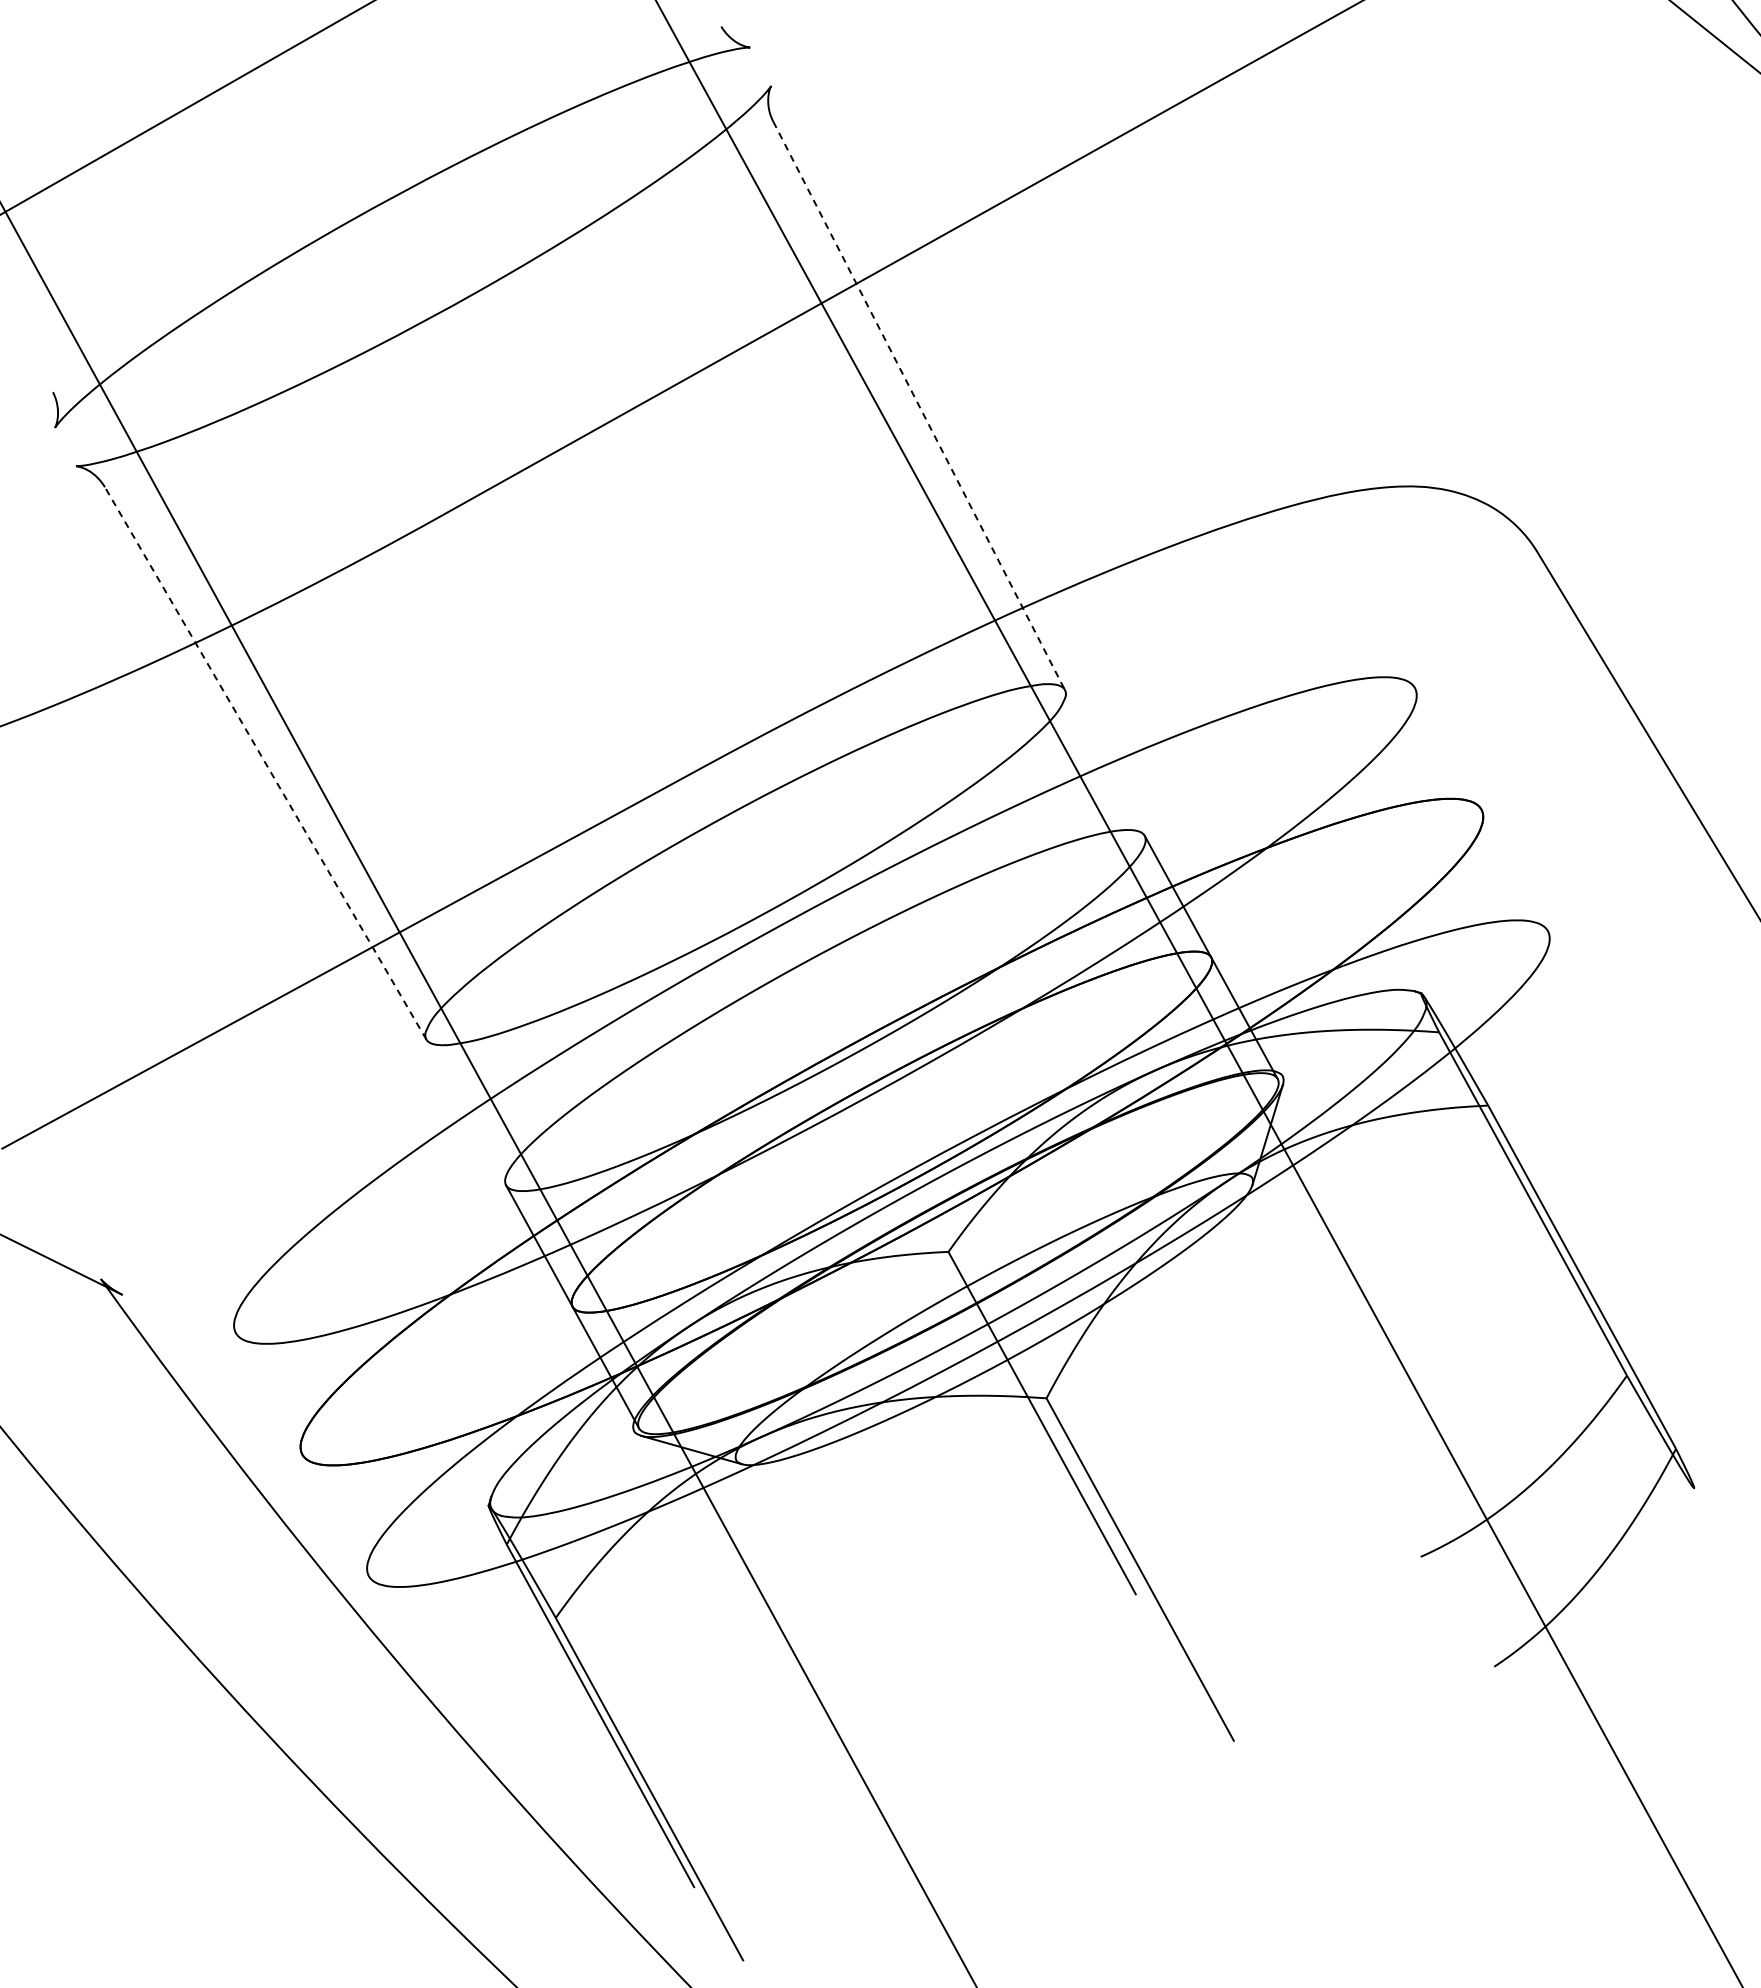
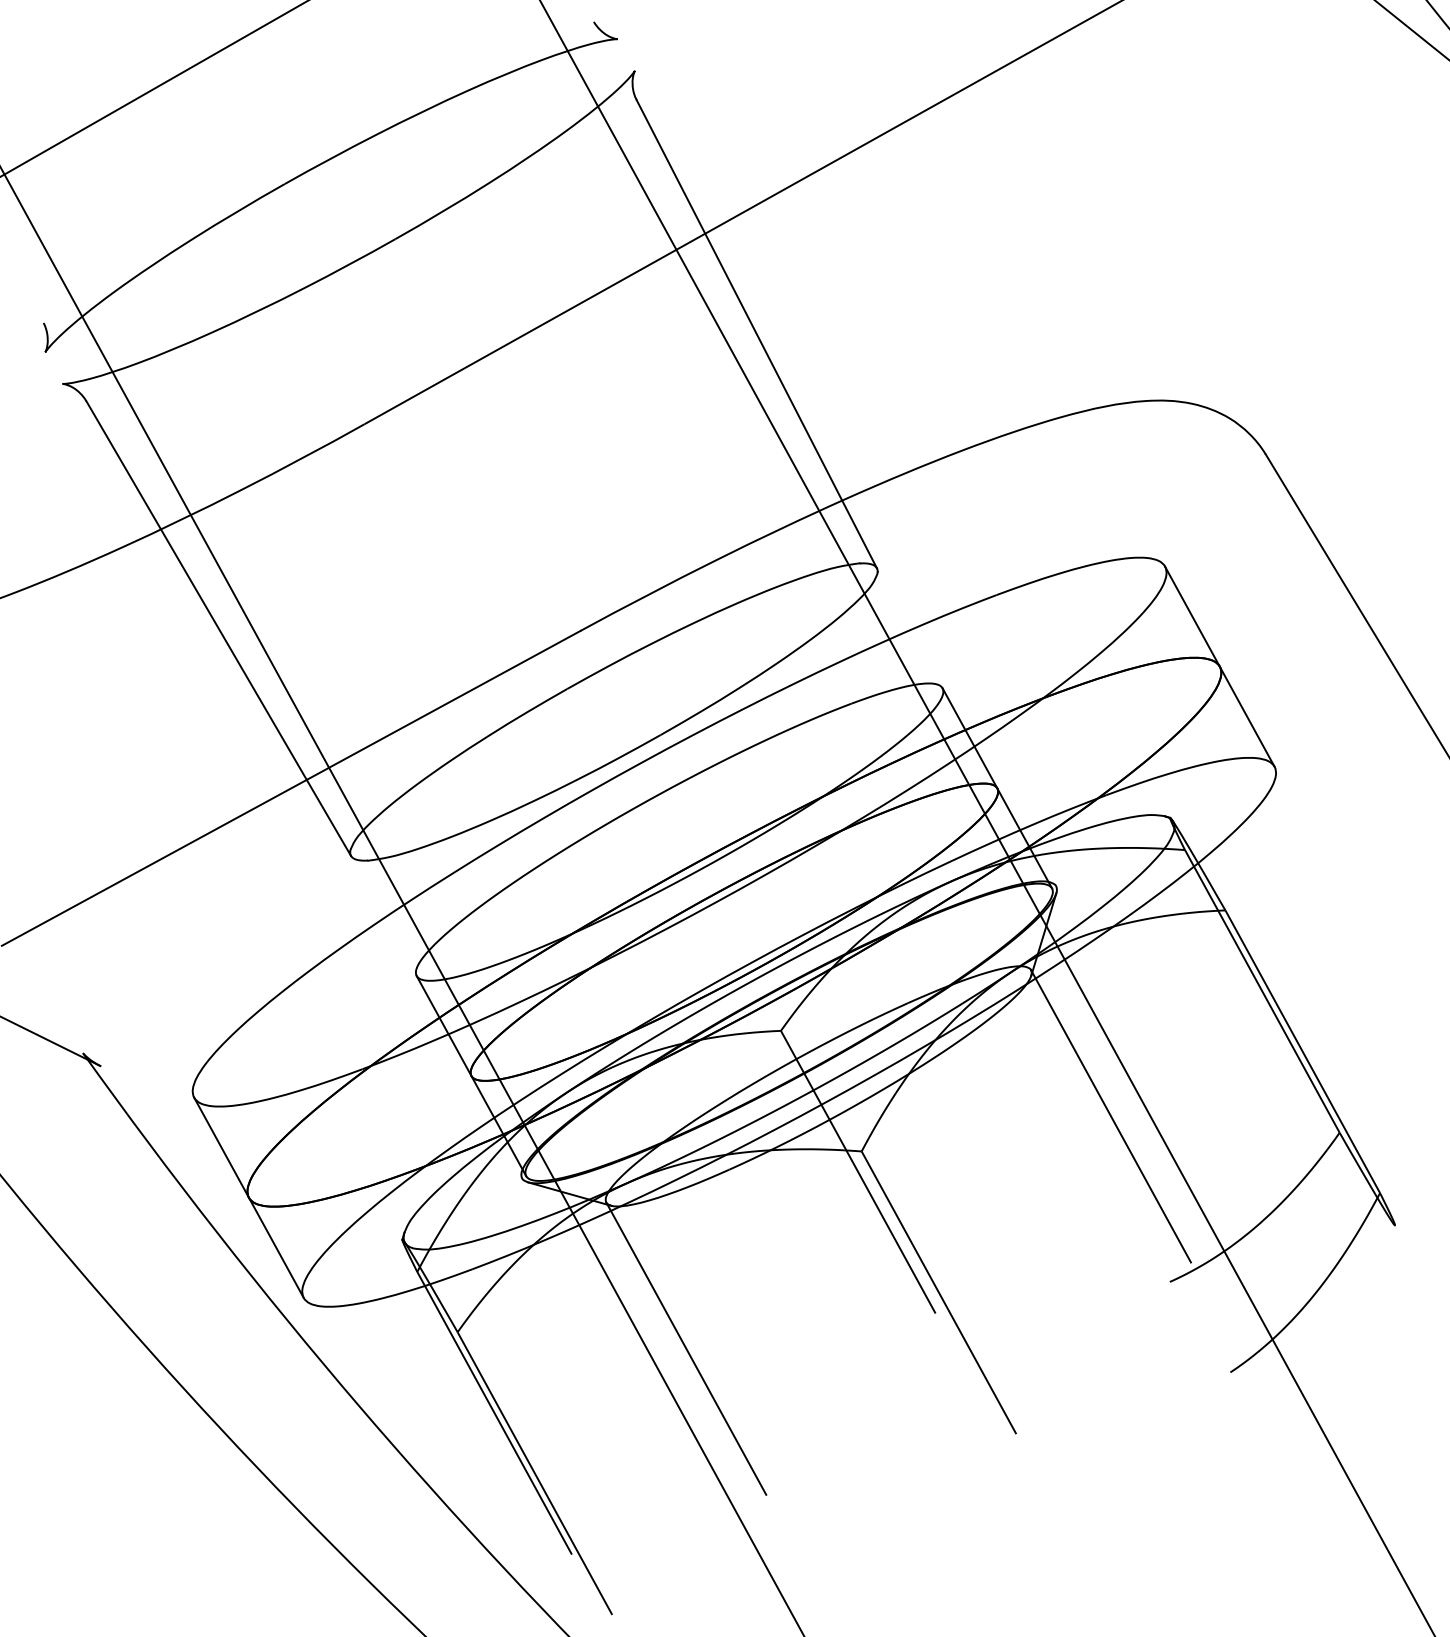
line: (919, 405) -> (757, 333), dashed -> solid
line: (265, 763) -> (218, 628), dashed -> solid
line: (1480, 809) -> (1219, 666), added
line: (1349, 1355) -> (1111, 1116), added
line: (301, 1454) -> (248, 1197), added
line: (833, 1637) -> (686, 1348), added

